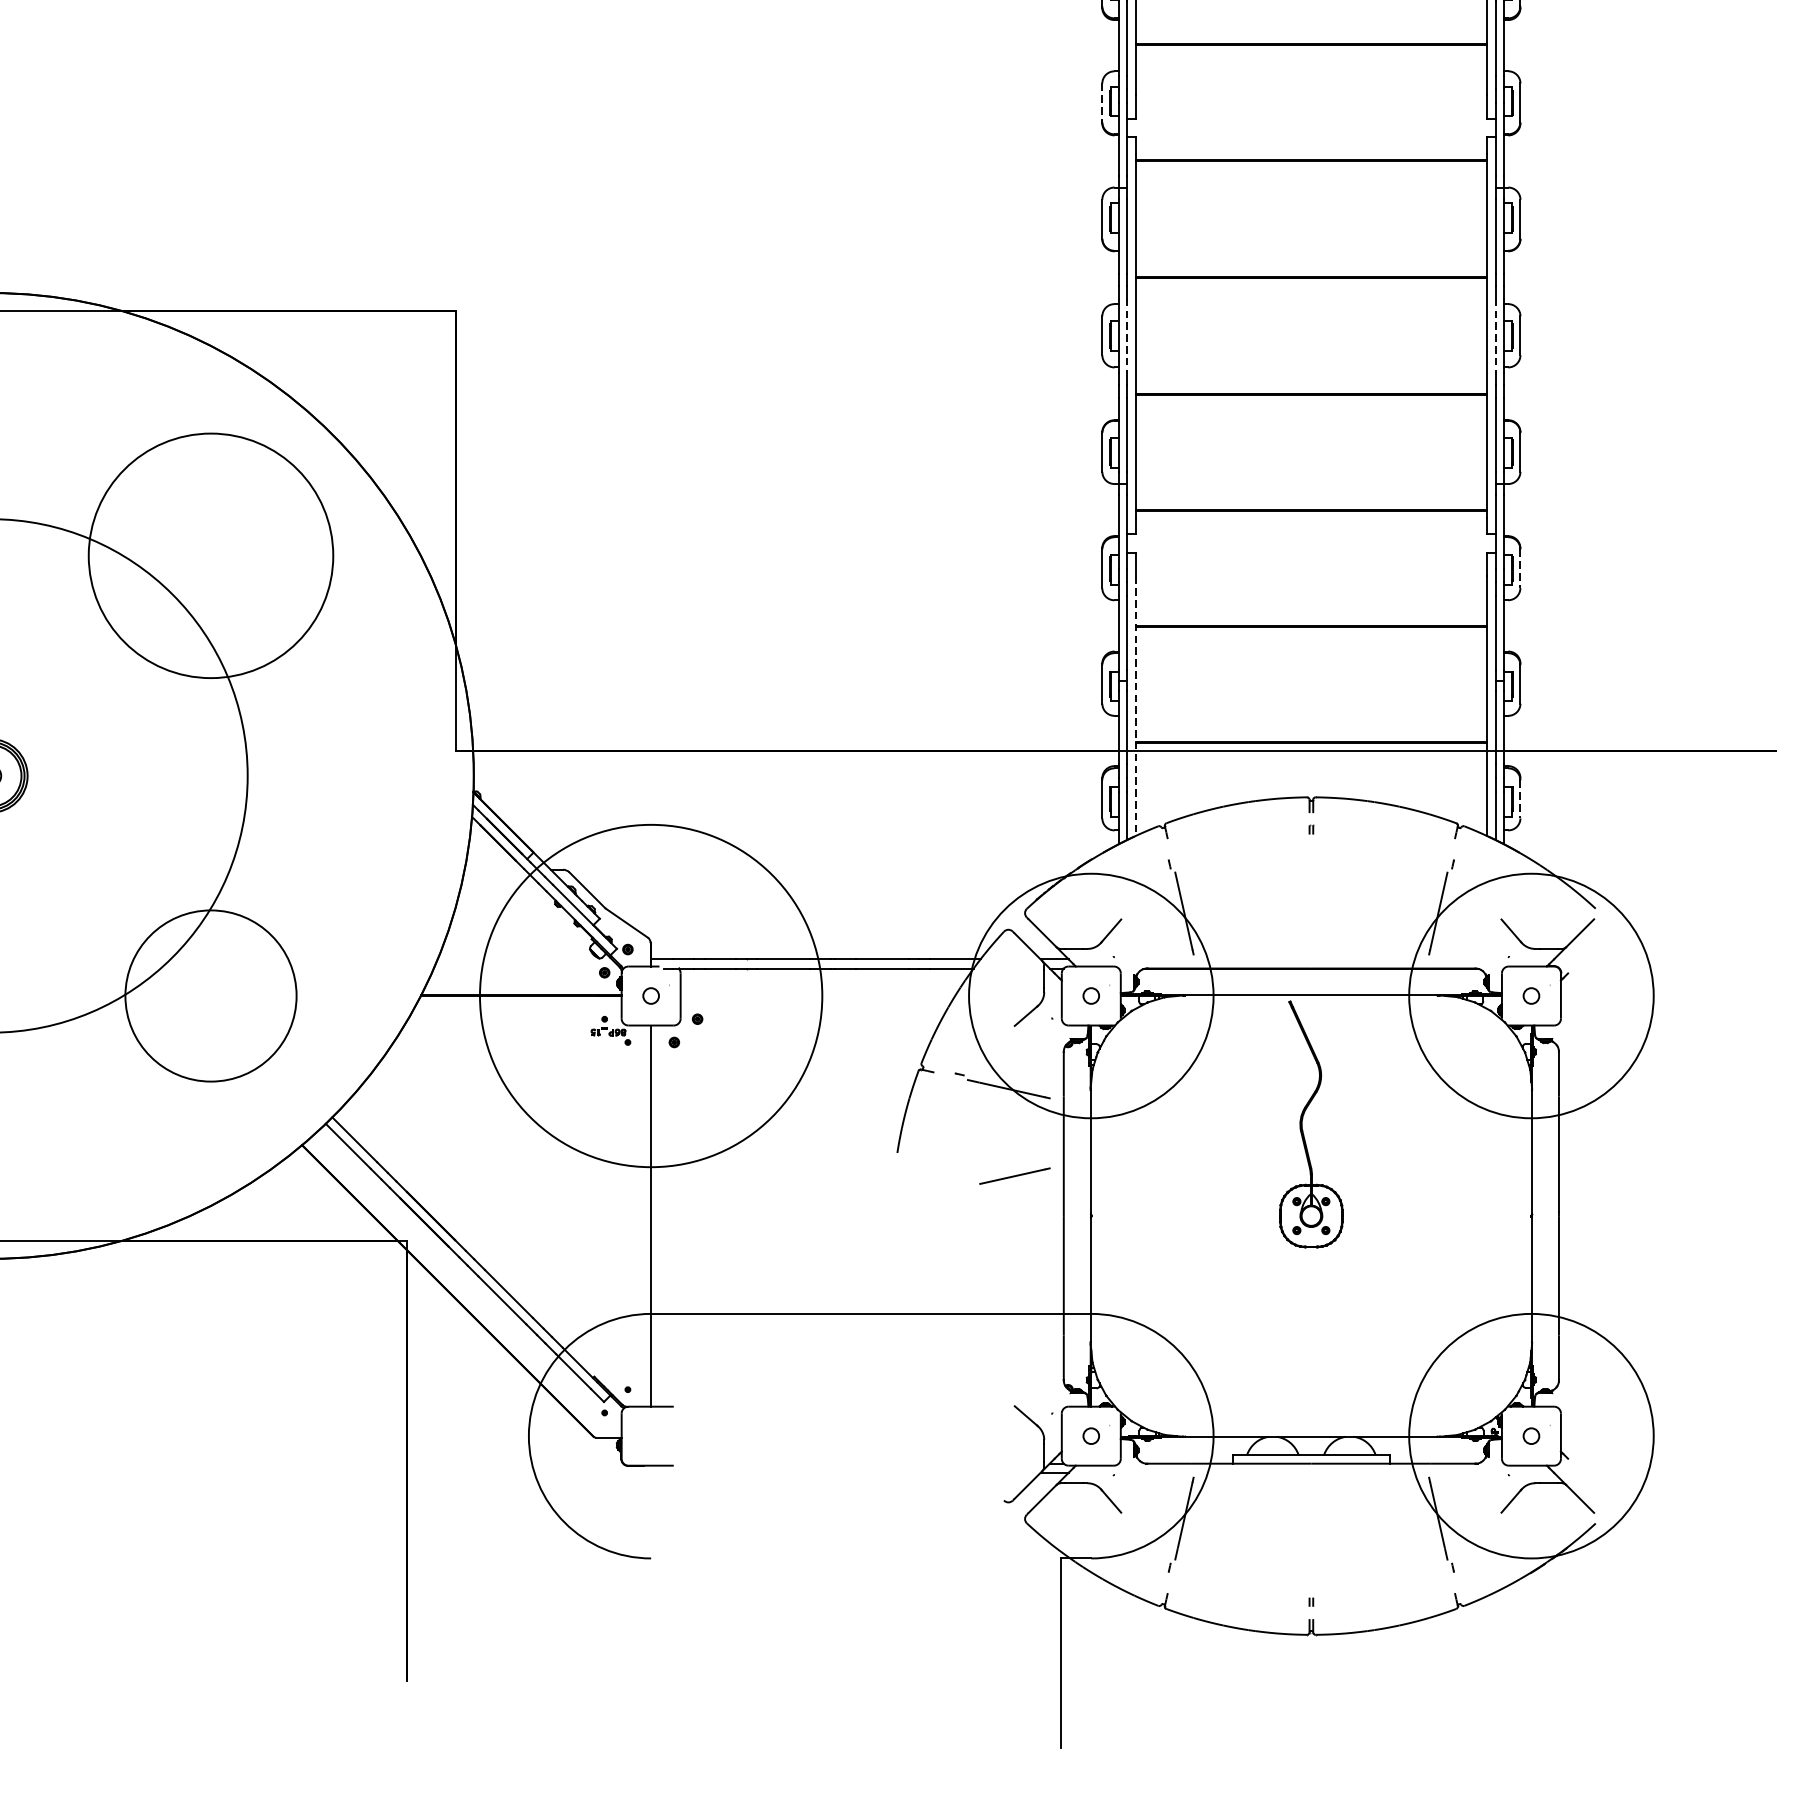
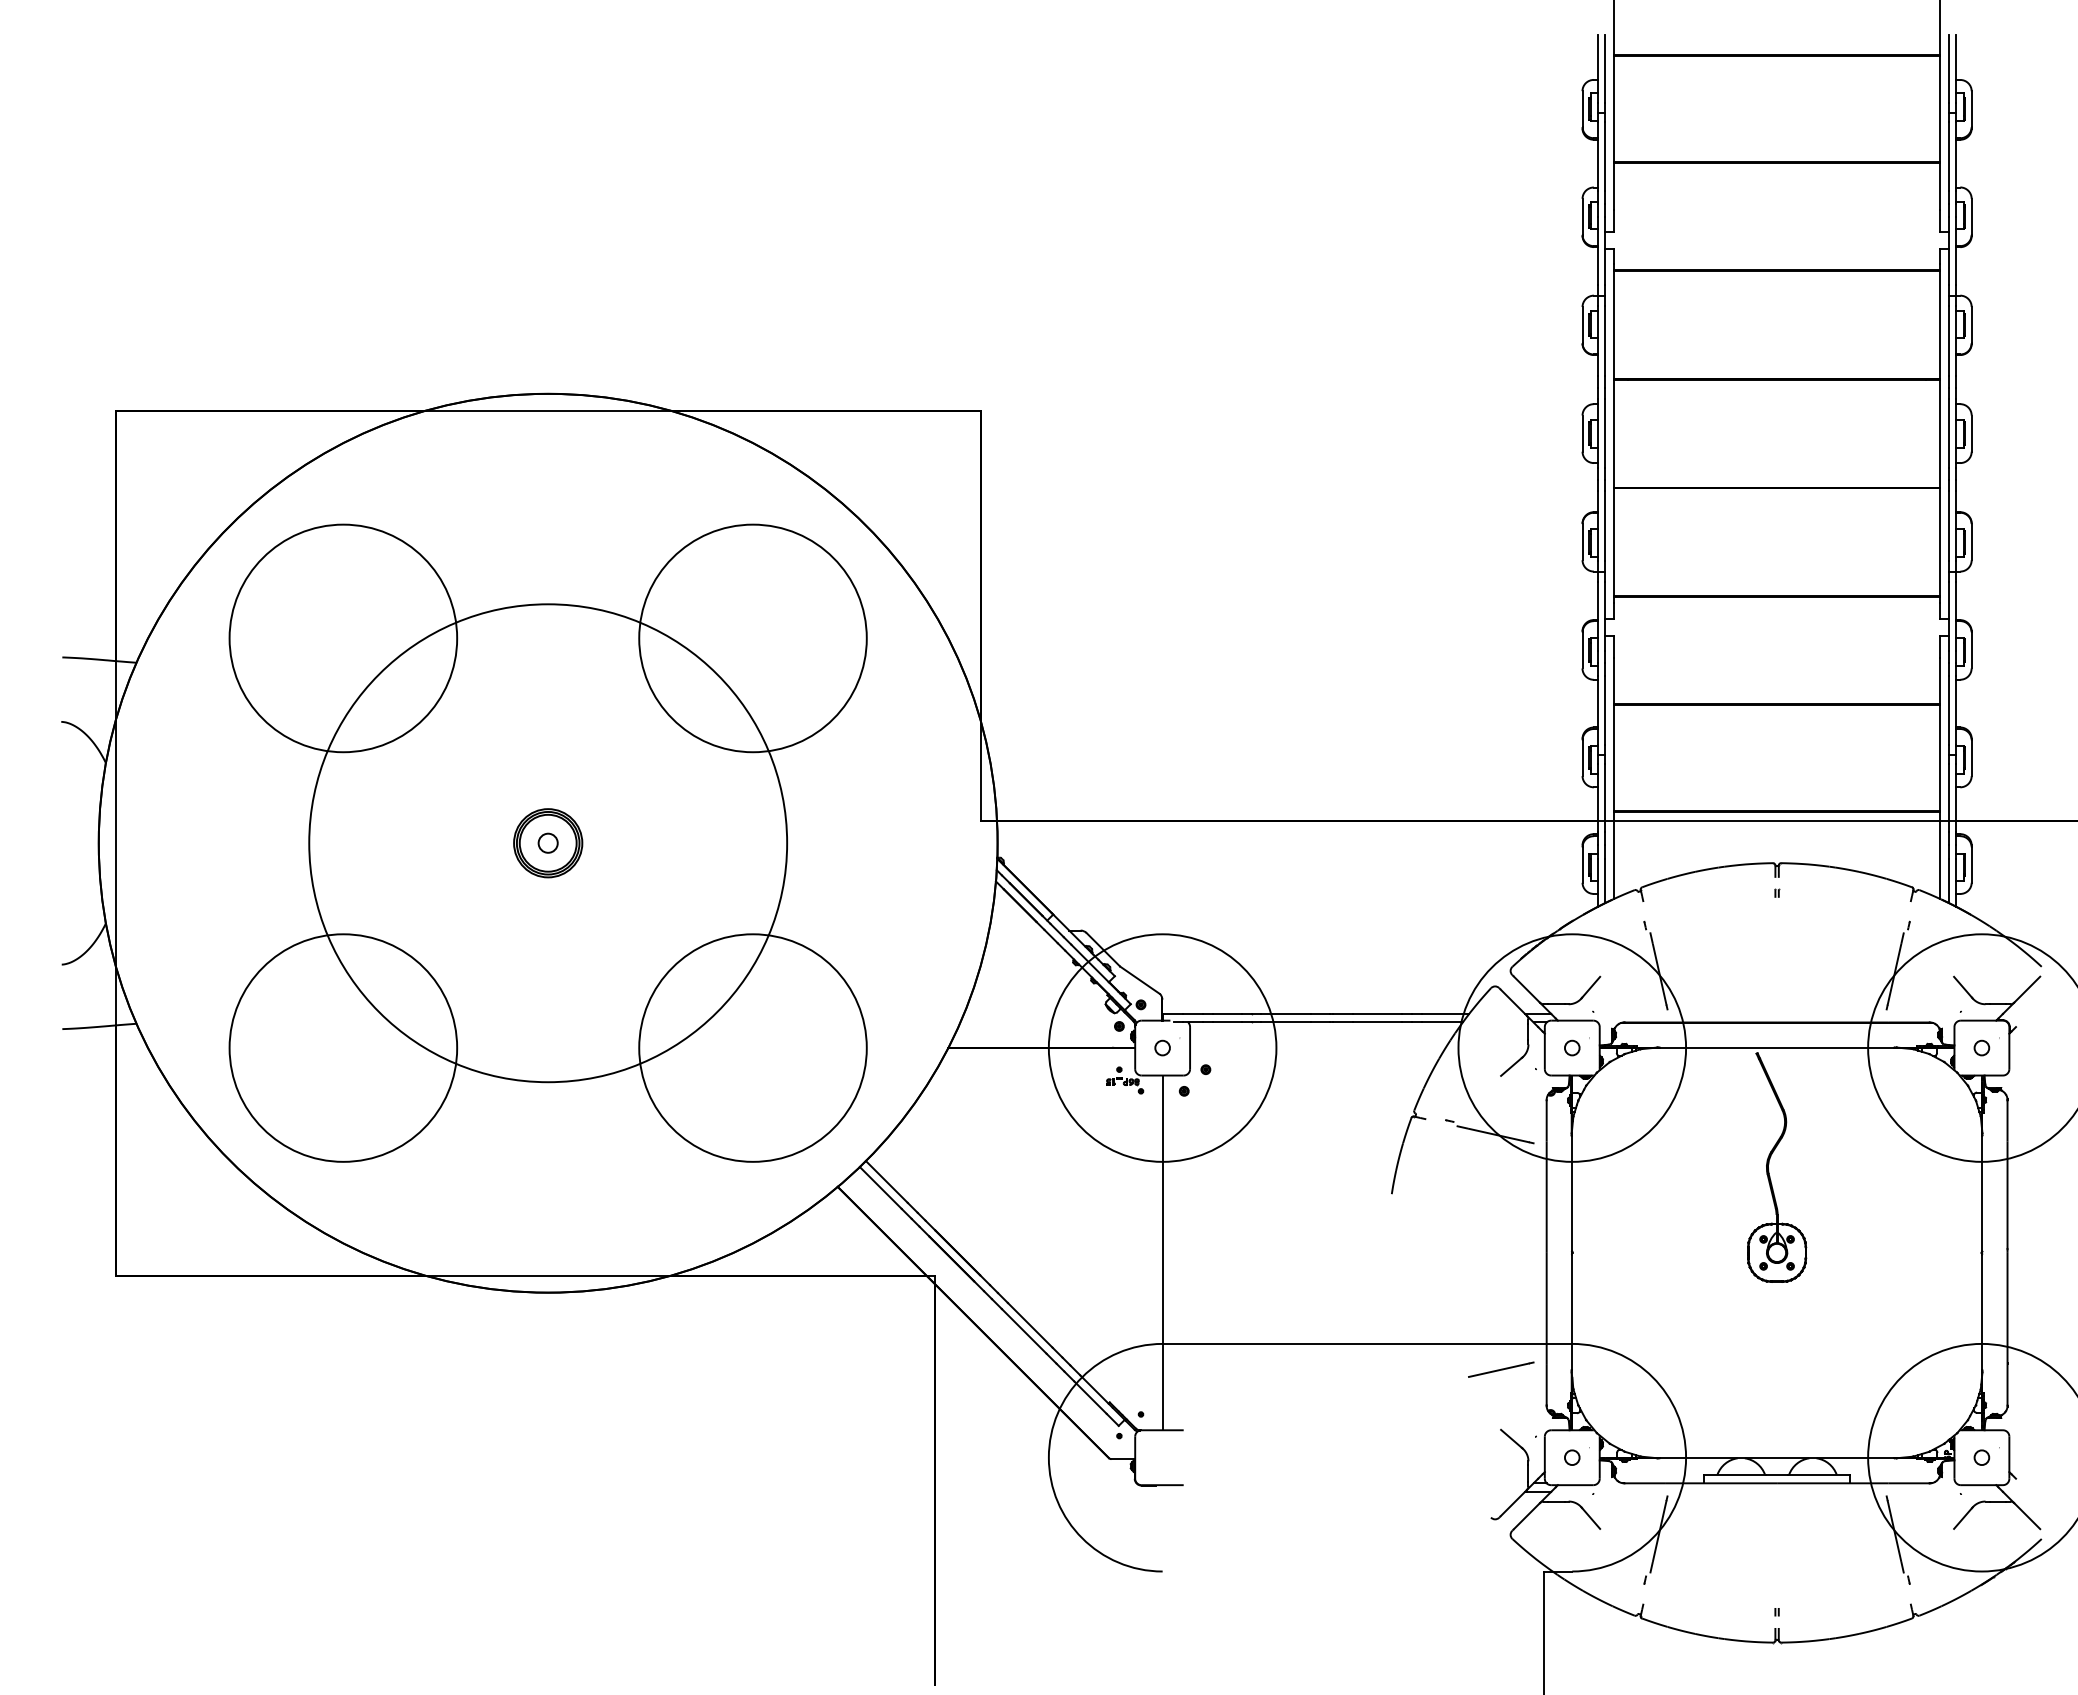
line: (1102, 102) -> (1582, 216), dashed -> solid
line: (1127, 336) -> (1605, 434), dashed -> solid
line: (1495, 336) -> (1948, 434), dashed -> solid
line: (1520, 568) -> (1971, 650), dashed -> solid
line: (1135, 706) -> (1613, 778), dashed -> solid
line: (1520, 799) -> (1971, 865), dashed -> solid
circle: (210, 995) -> (752, 1047), size x1.43
circle: (651, 995) -> (1162, 1047), size x0.71
line: (1015, 1175) -> (1501, 1369), moved

